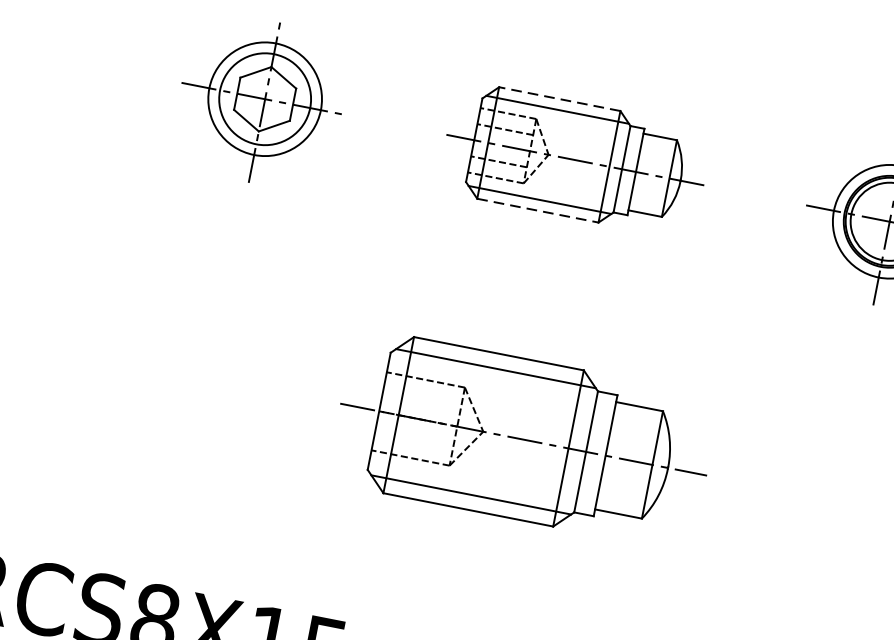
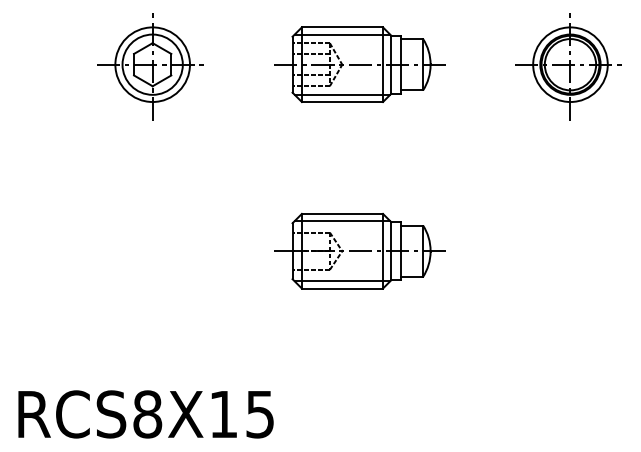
line: (559, 99) -> (342, 27), dashed -> solid
line: (537, 211) -> (342, 102), dashed -> solid
part: (519, 437) -> (359, 250), size x0.71

